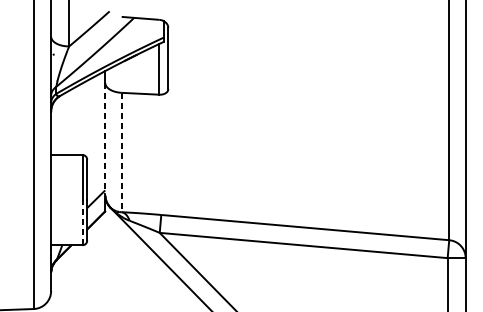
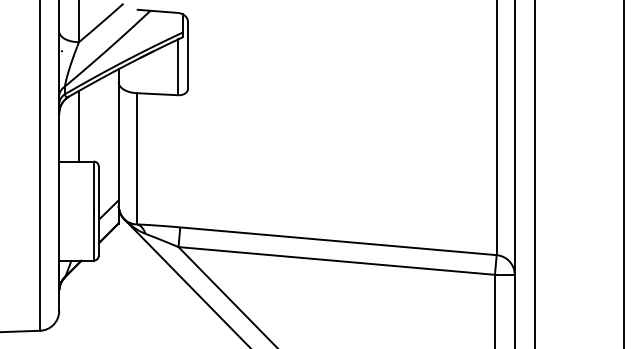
line: (69, 122) -> (79, 125), added
line: (105, 137) -> (118, 142), dashed -> solid
line: (121, 152) -> (136, 158), dashed -> solid
line: (82, 222) -> (93, 235), dashed -> solid

